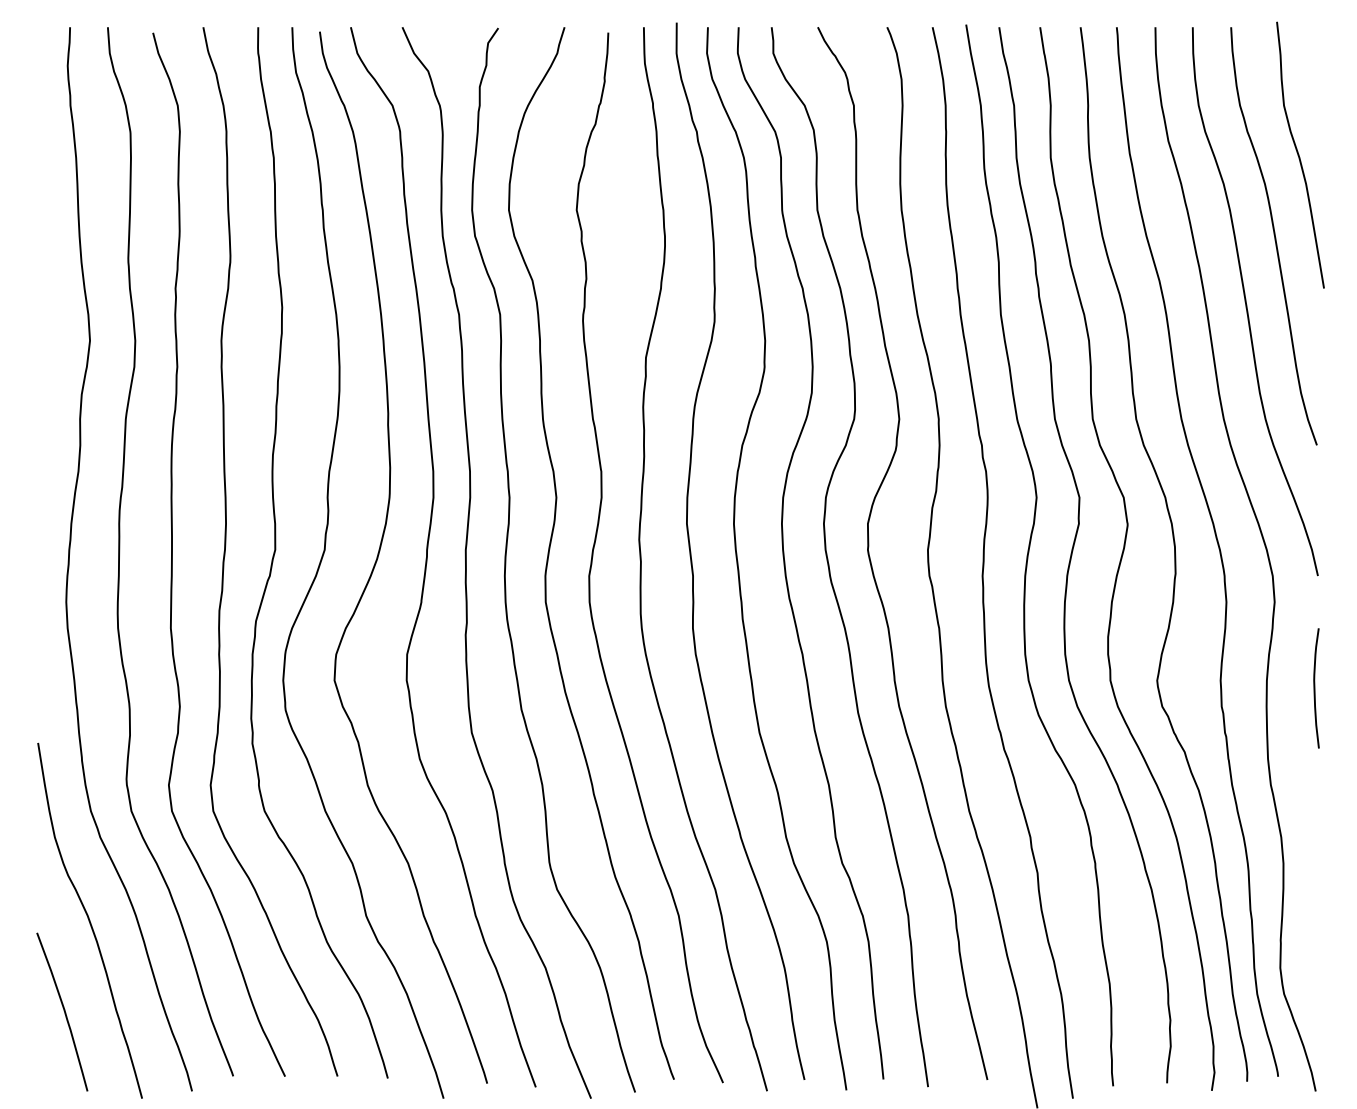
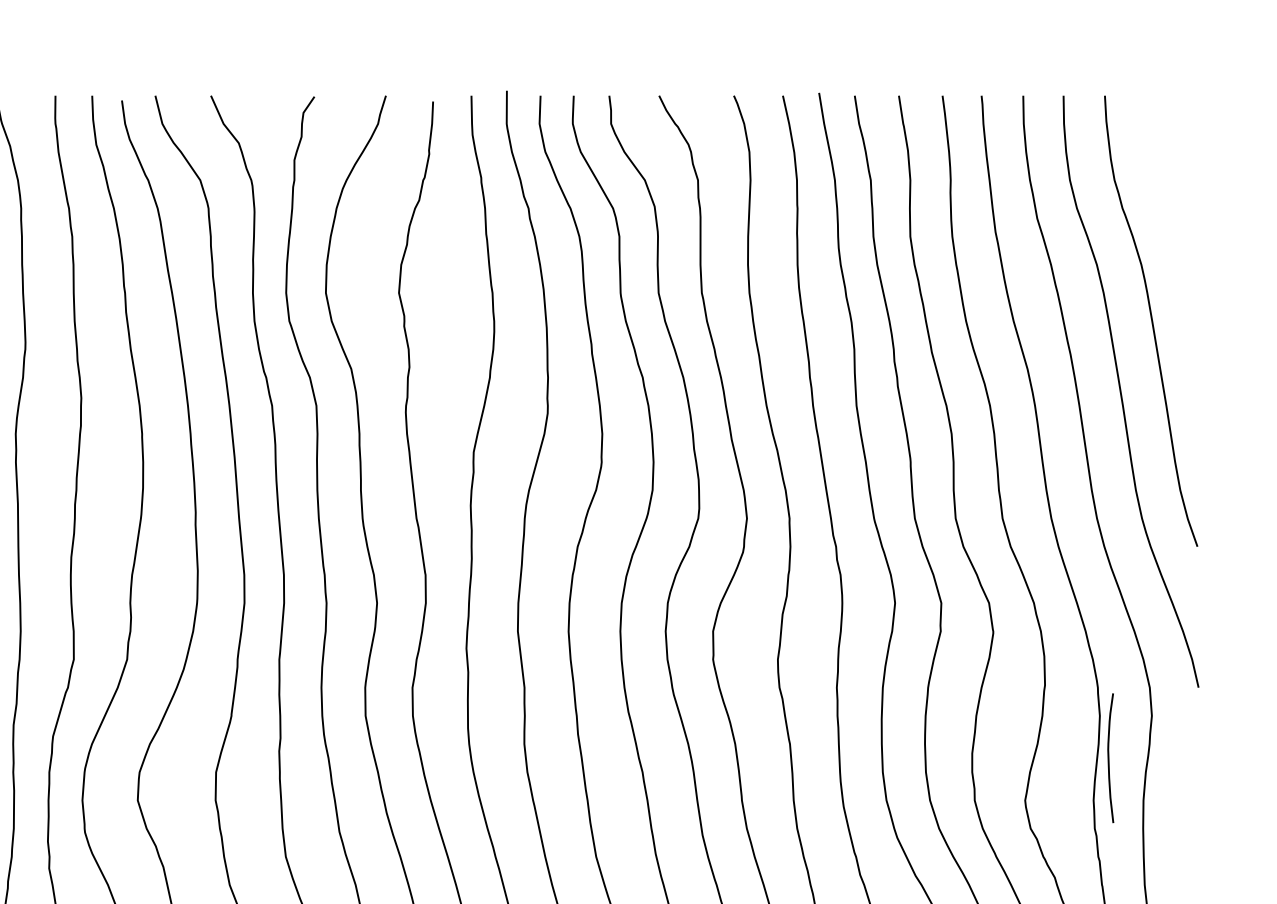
curve: (1299, 154) -> (1178, 233), removed
curve: (1315, 688) -> (1109, 758), moved

